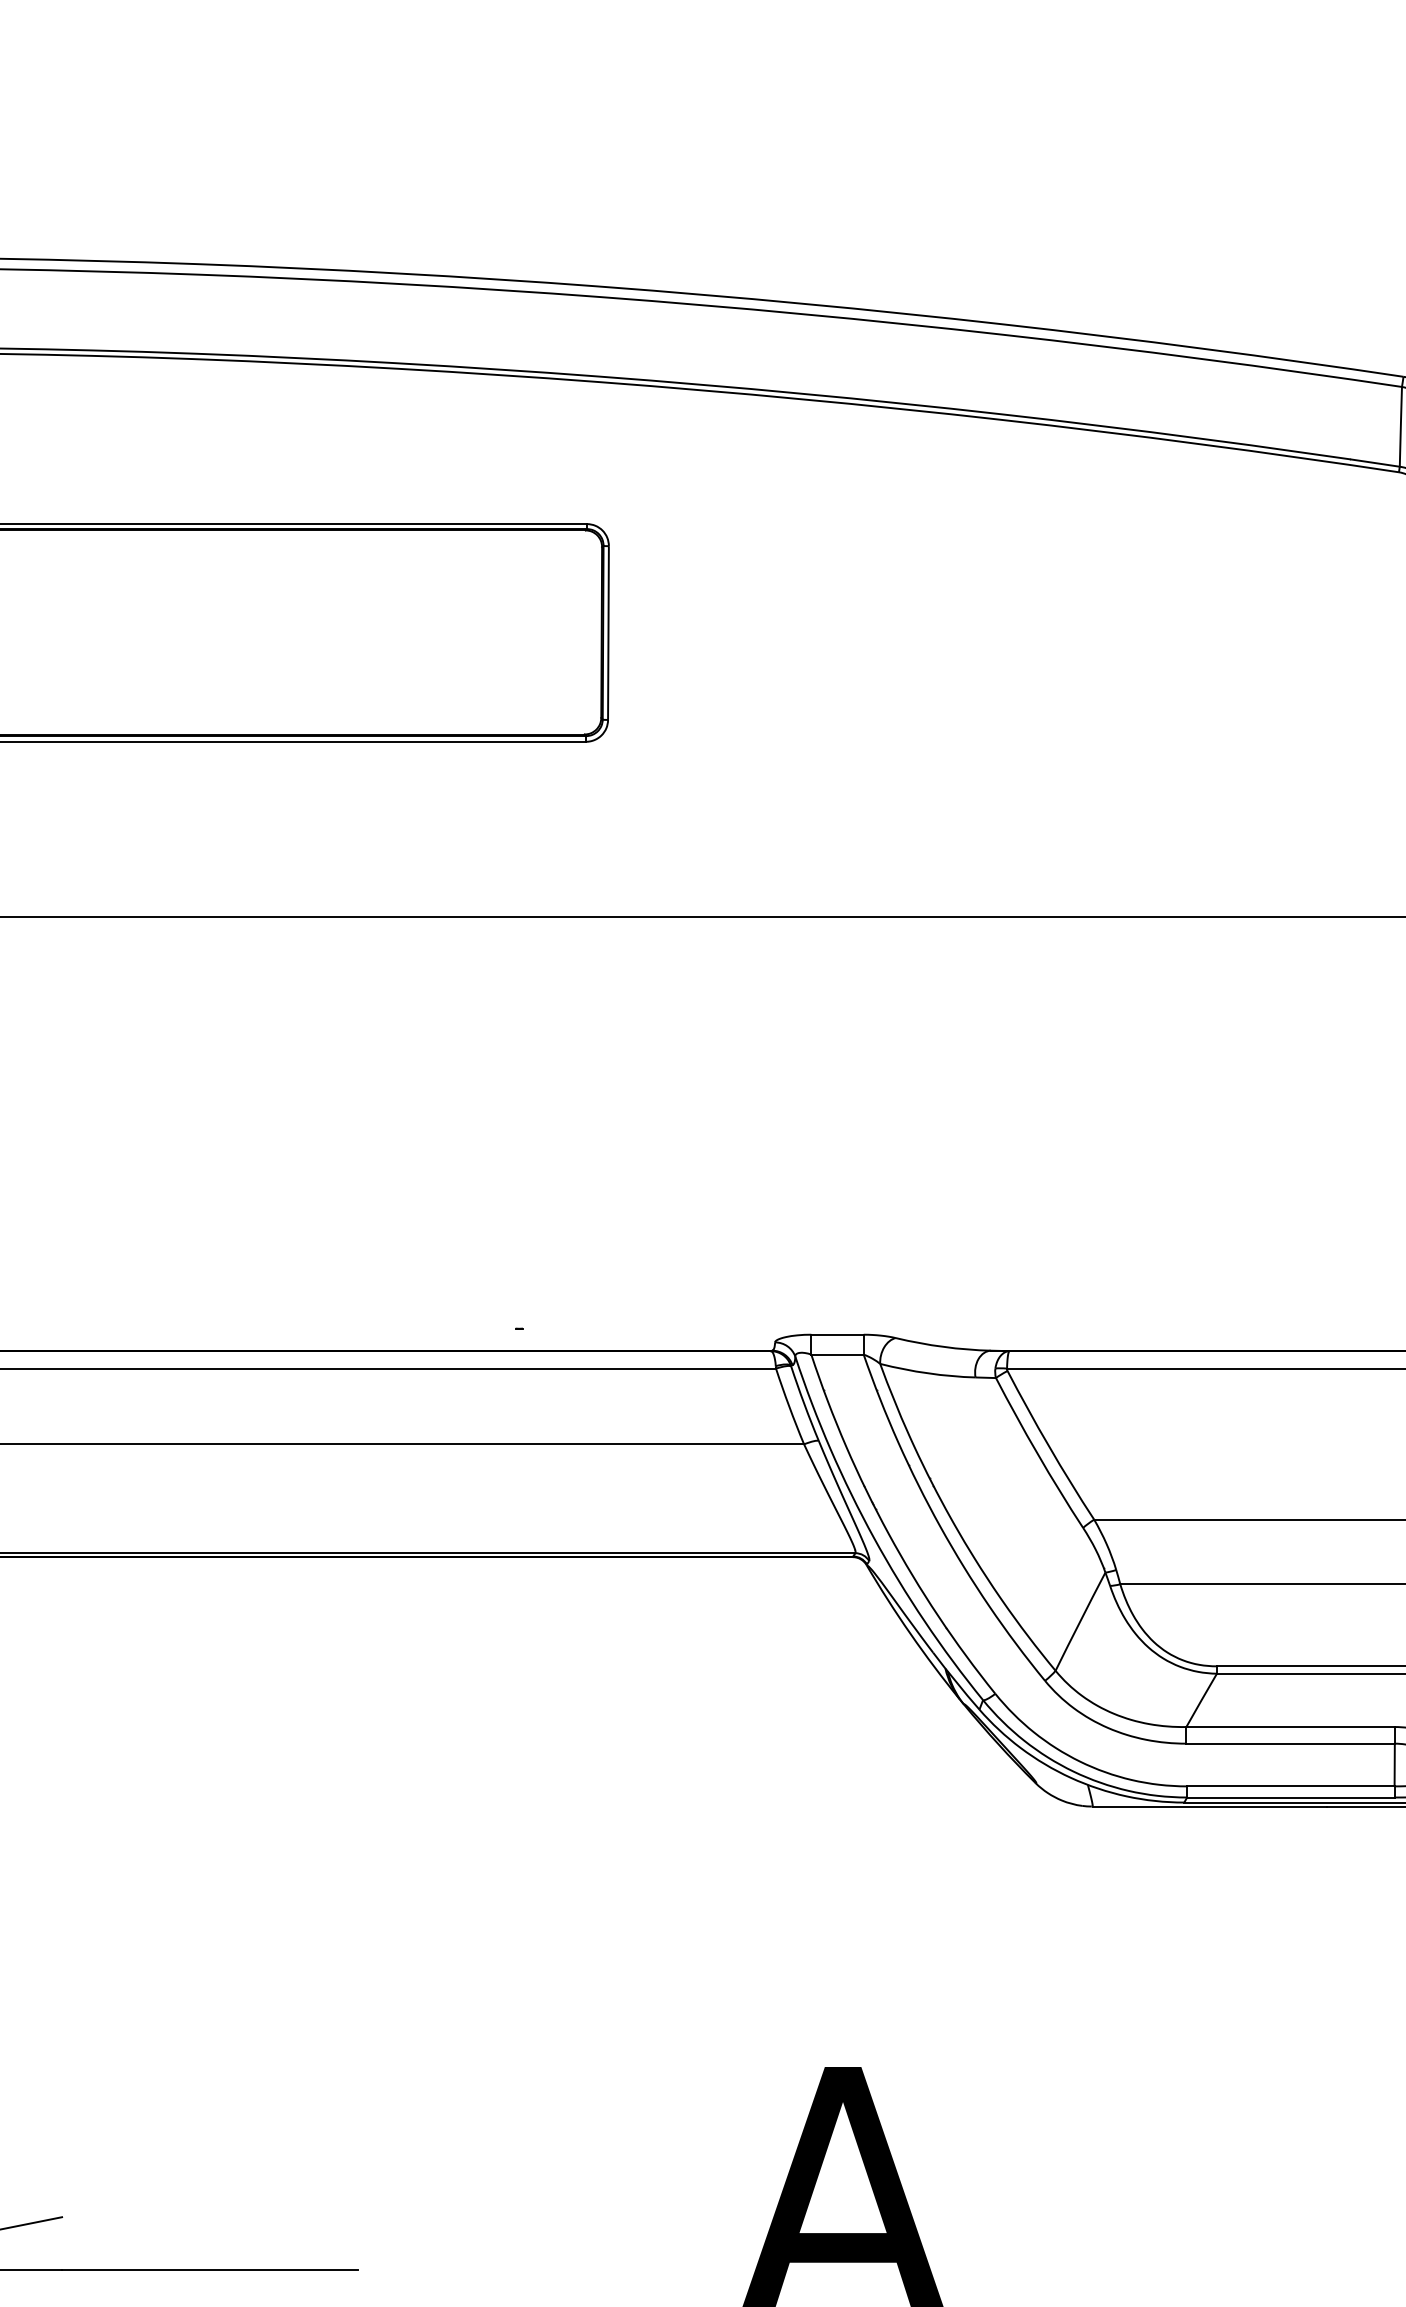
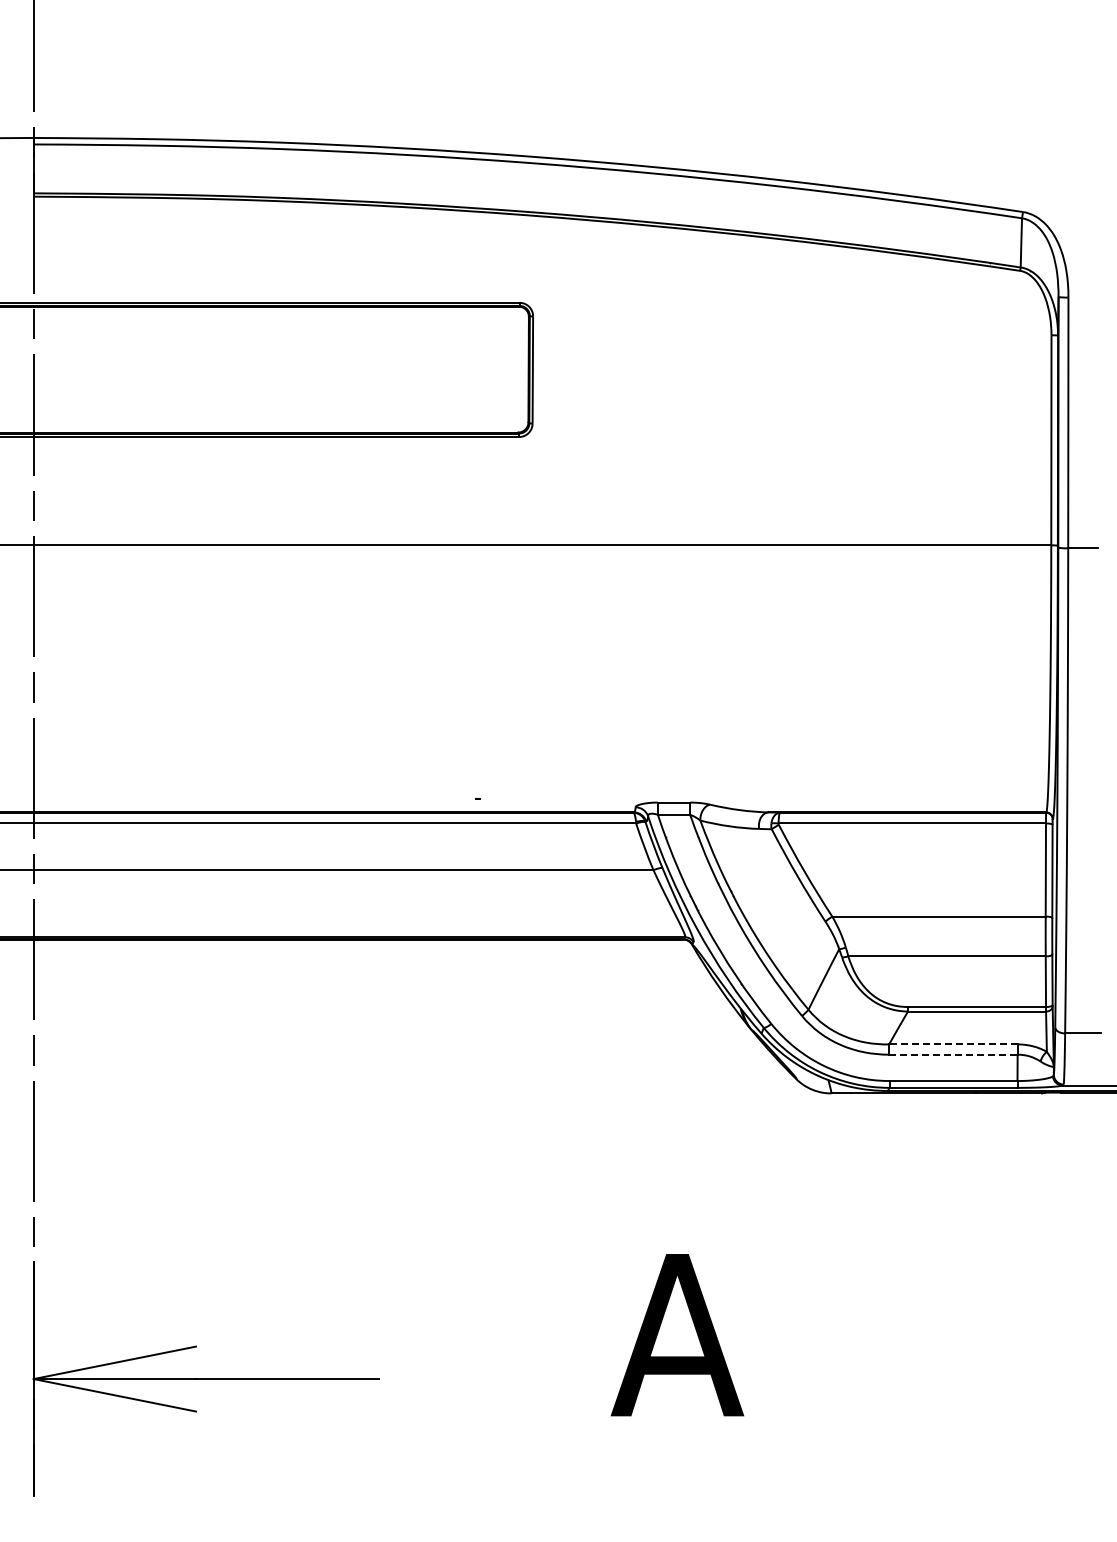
line: (1289, 1727) -> (952, 1044), solid -> dashed
line: (1290, 1743) -> (953, 1054), solid -> dashed

